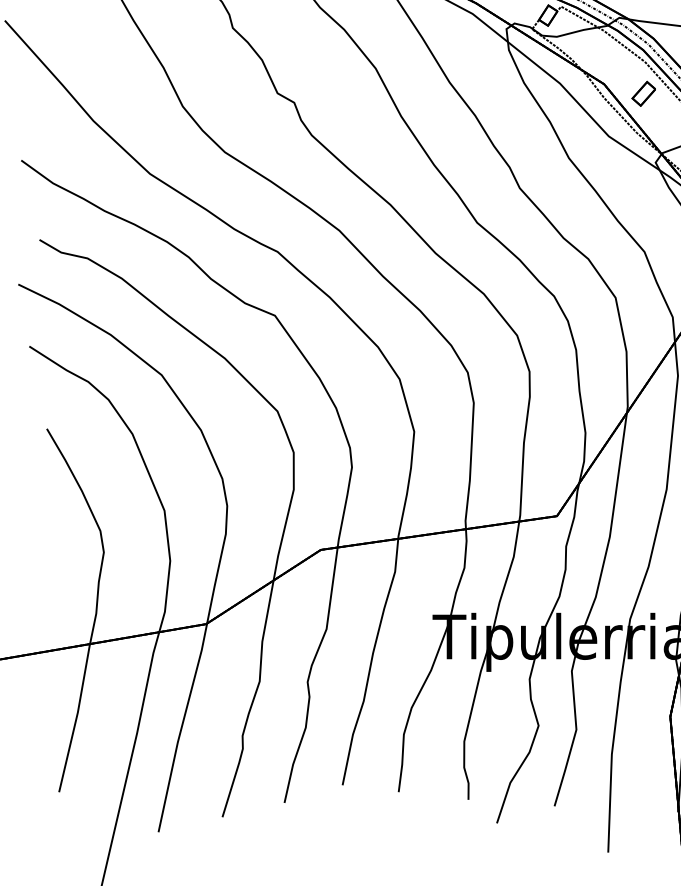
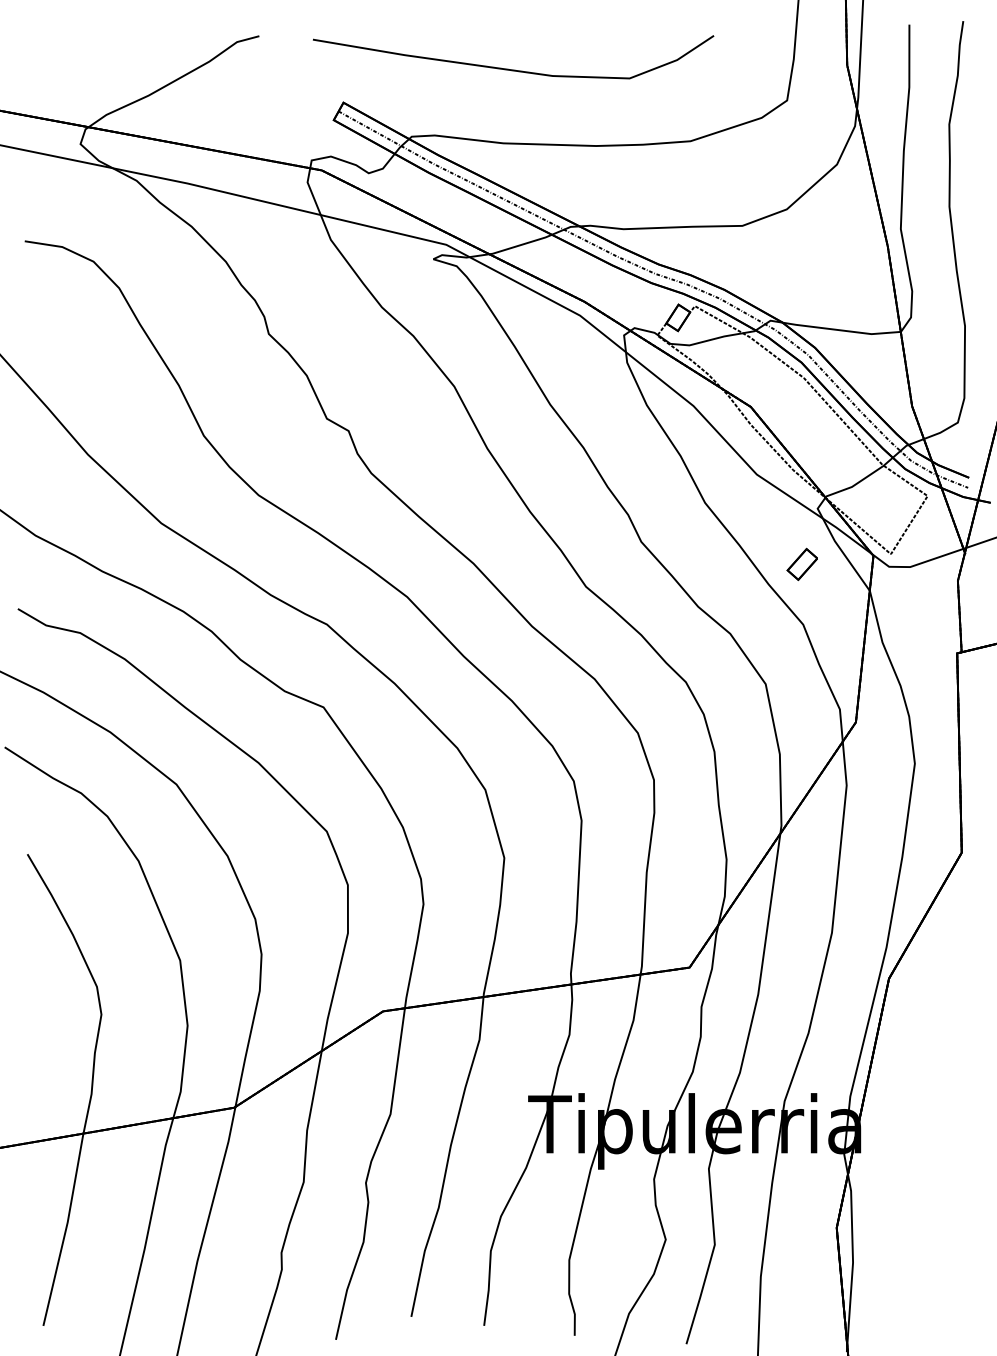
part: (643, 93) -> (801, 563), moved

